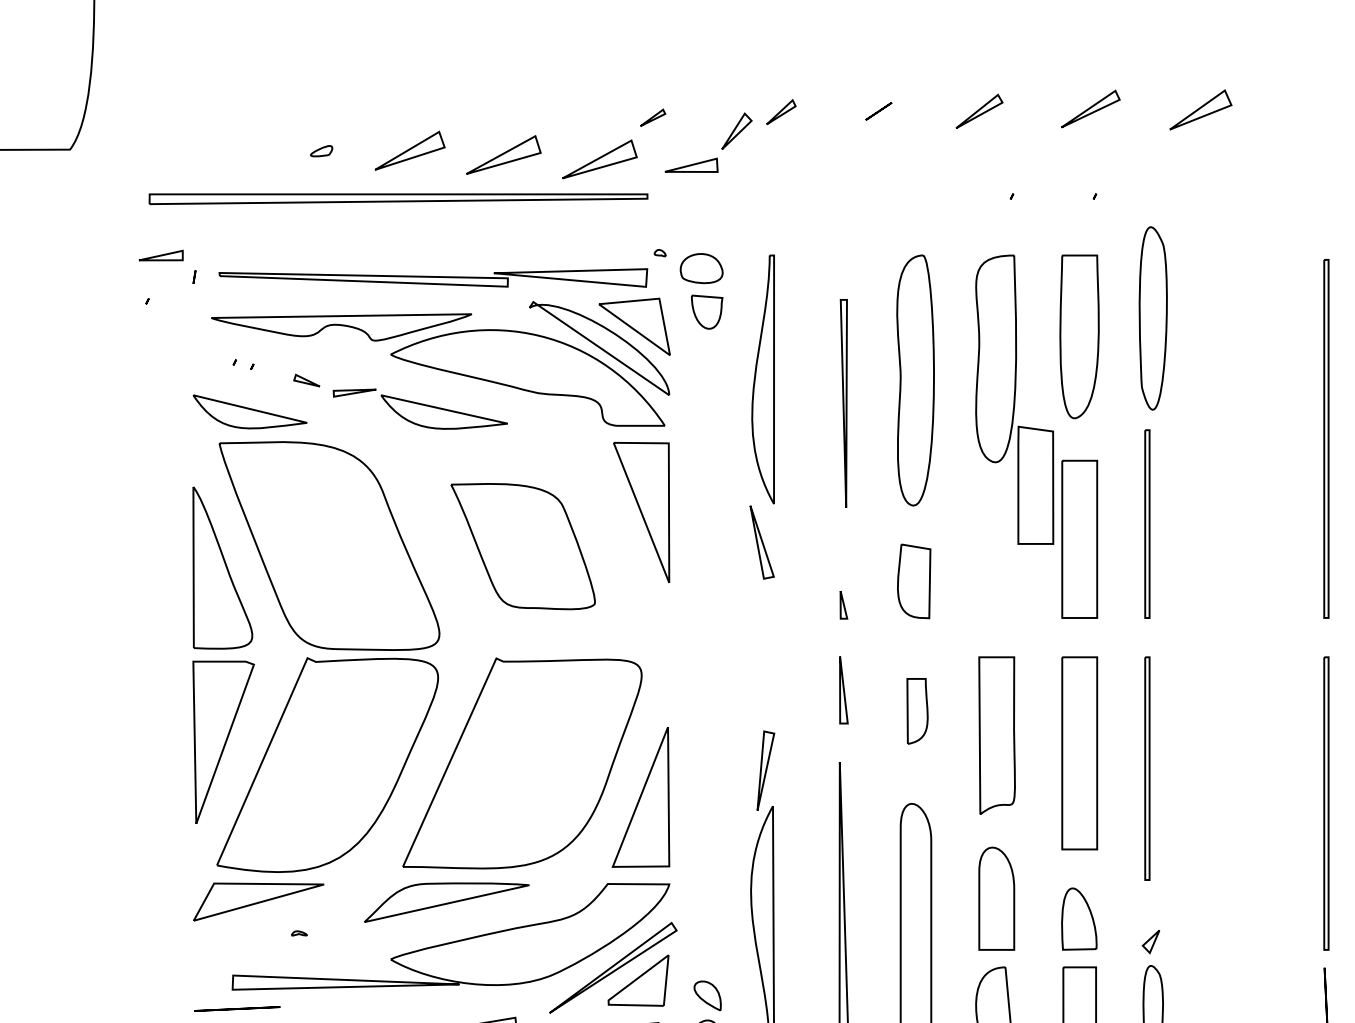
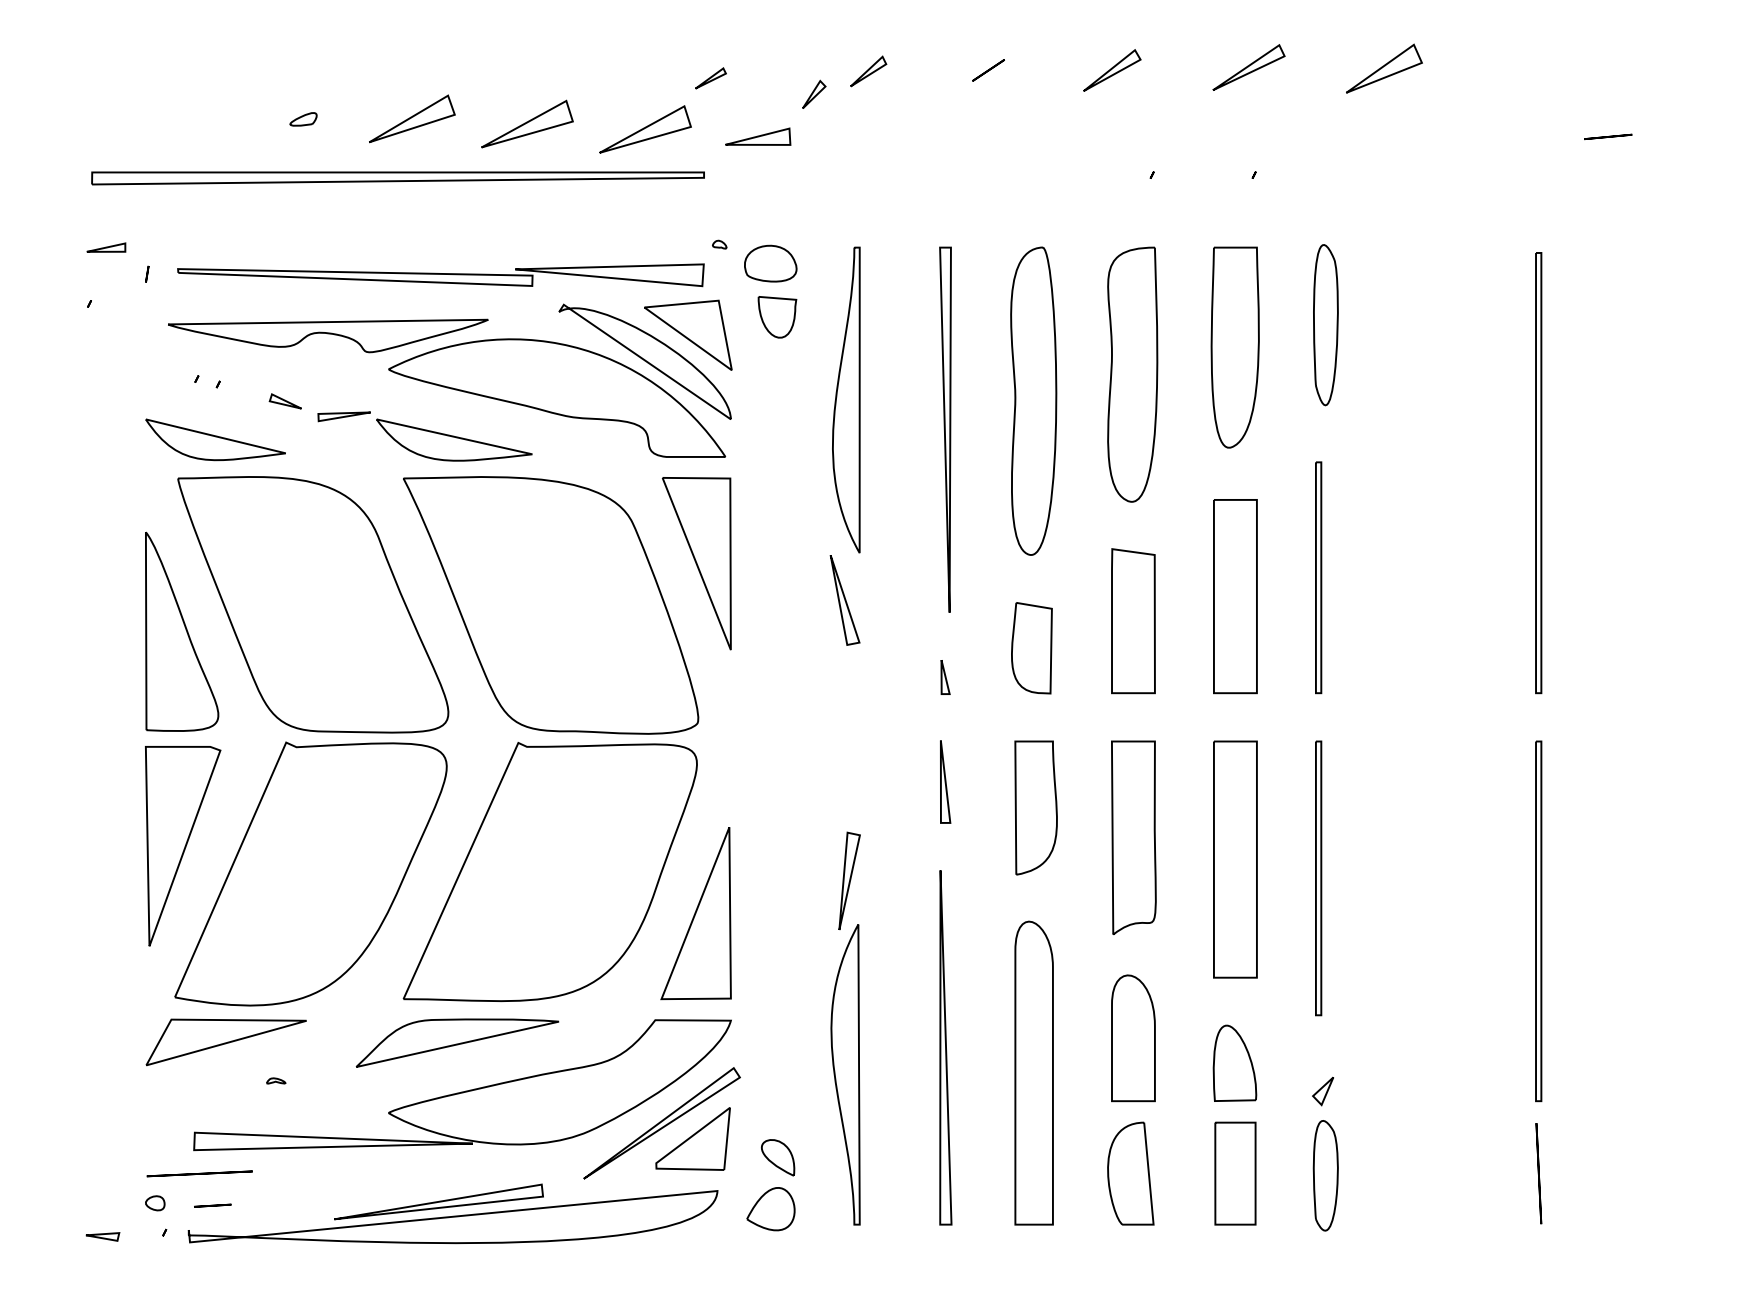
part: (737, 130) -> (814, 93), size x0.62
part: (161, 255) -> (106, 247), size x0.71
part: (1152, 318) -> (1325, 325), size x0.71
part: (843, 403) -> (945, 429), size x1.43
part: (1035, 485) -> (1133, 621), moved
part: (523, 546) -> (551, 605), size x1.67
part: (917, 710) -> (1035, 807), size x1.67

